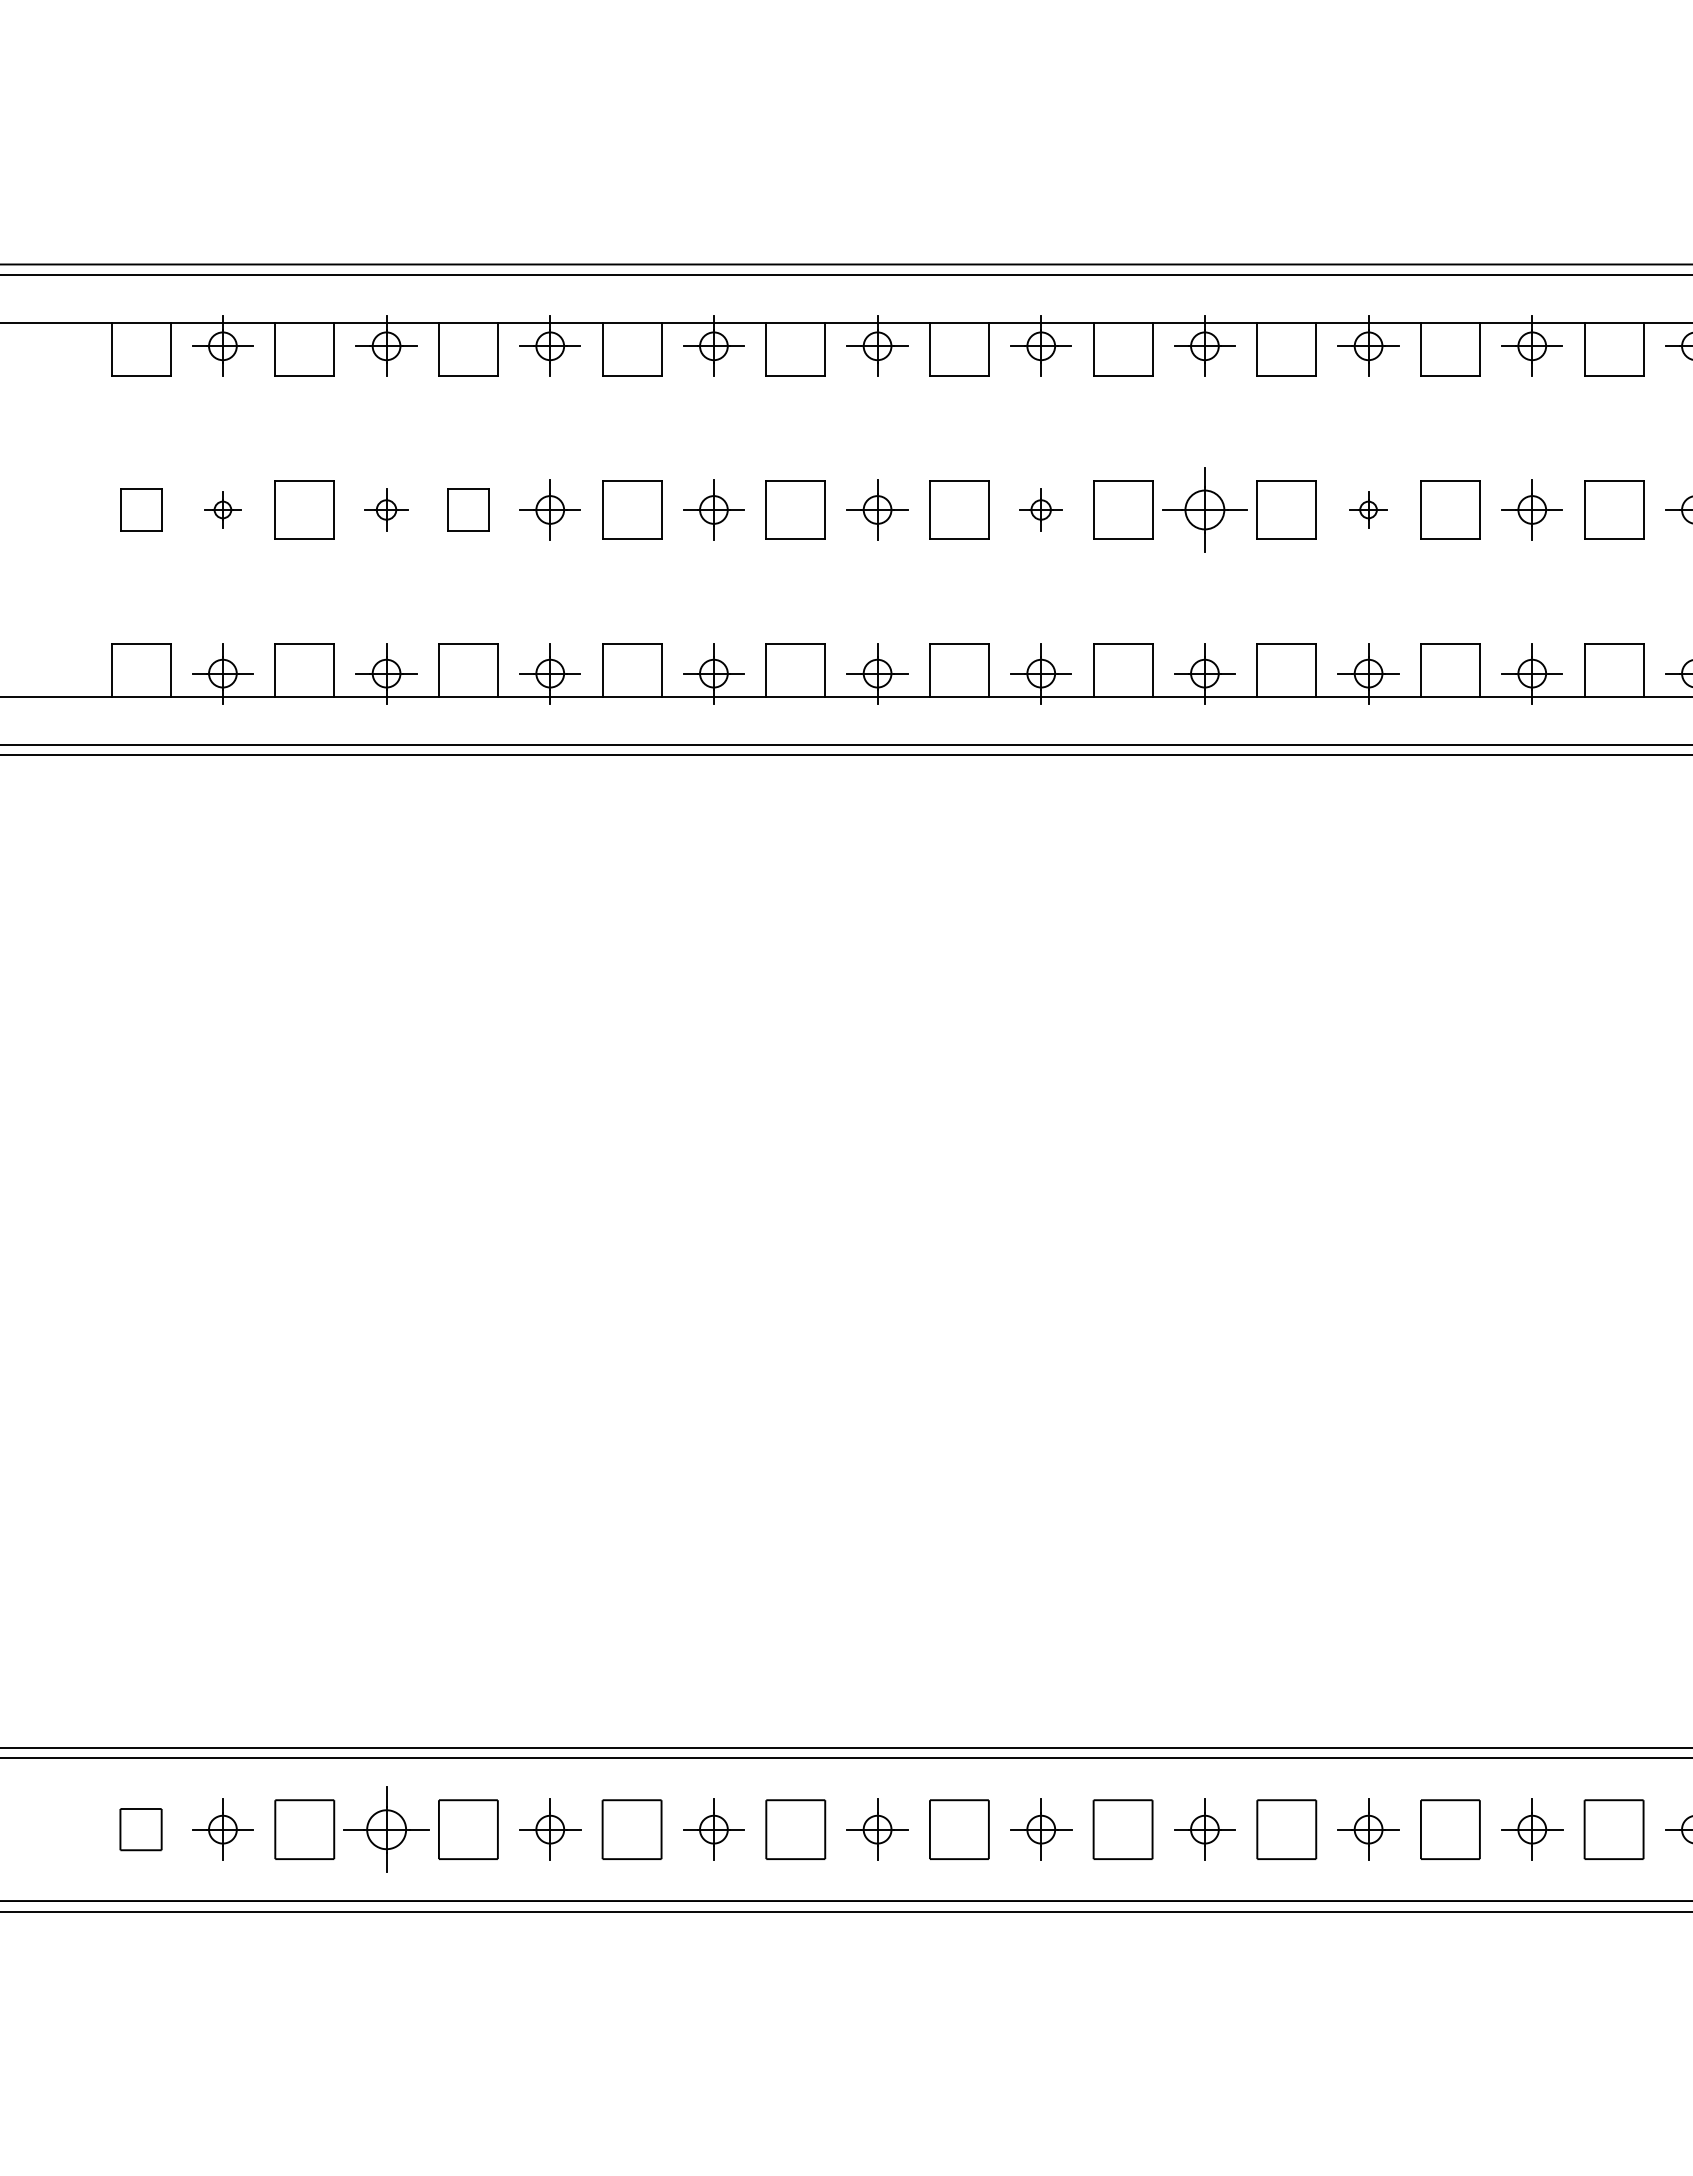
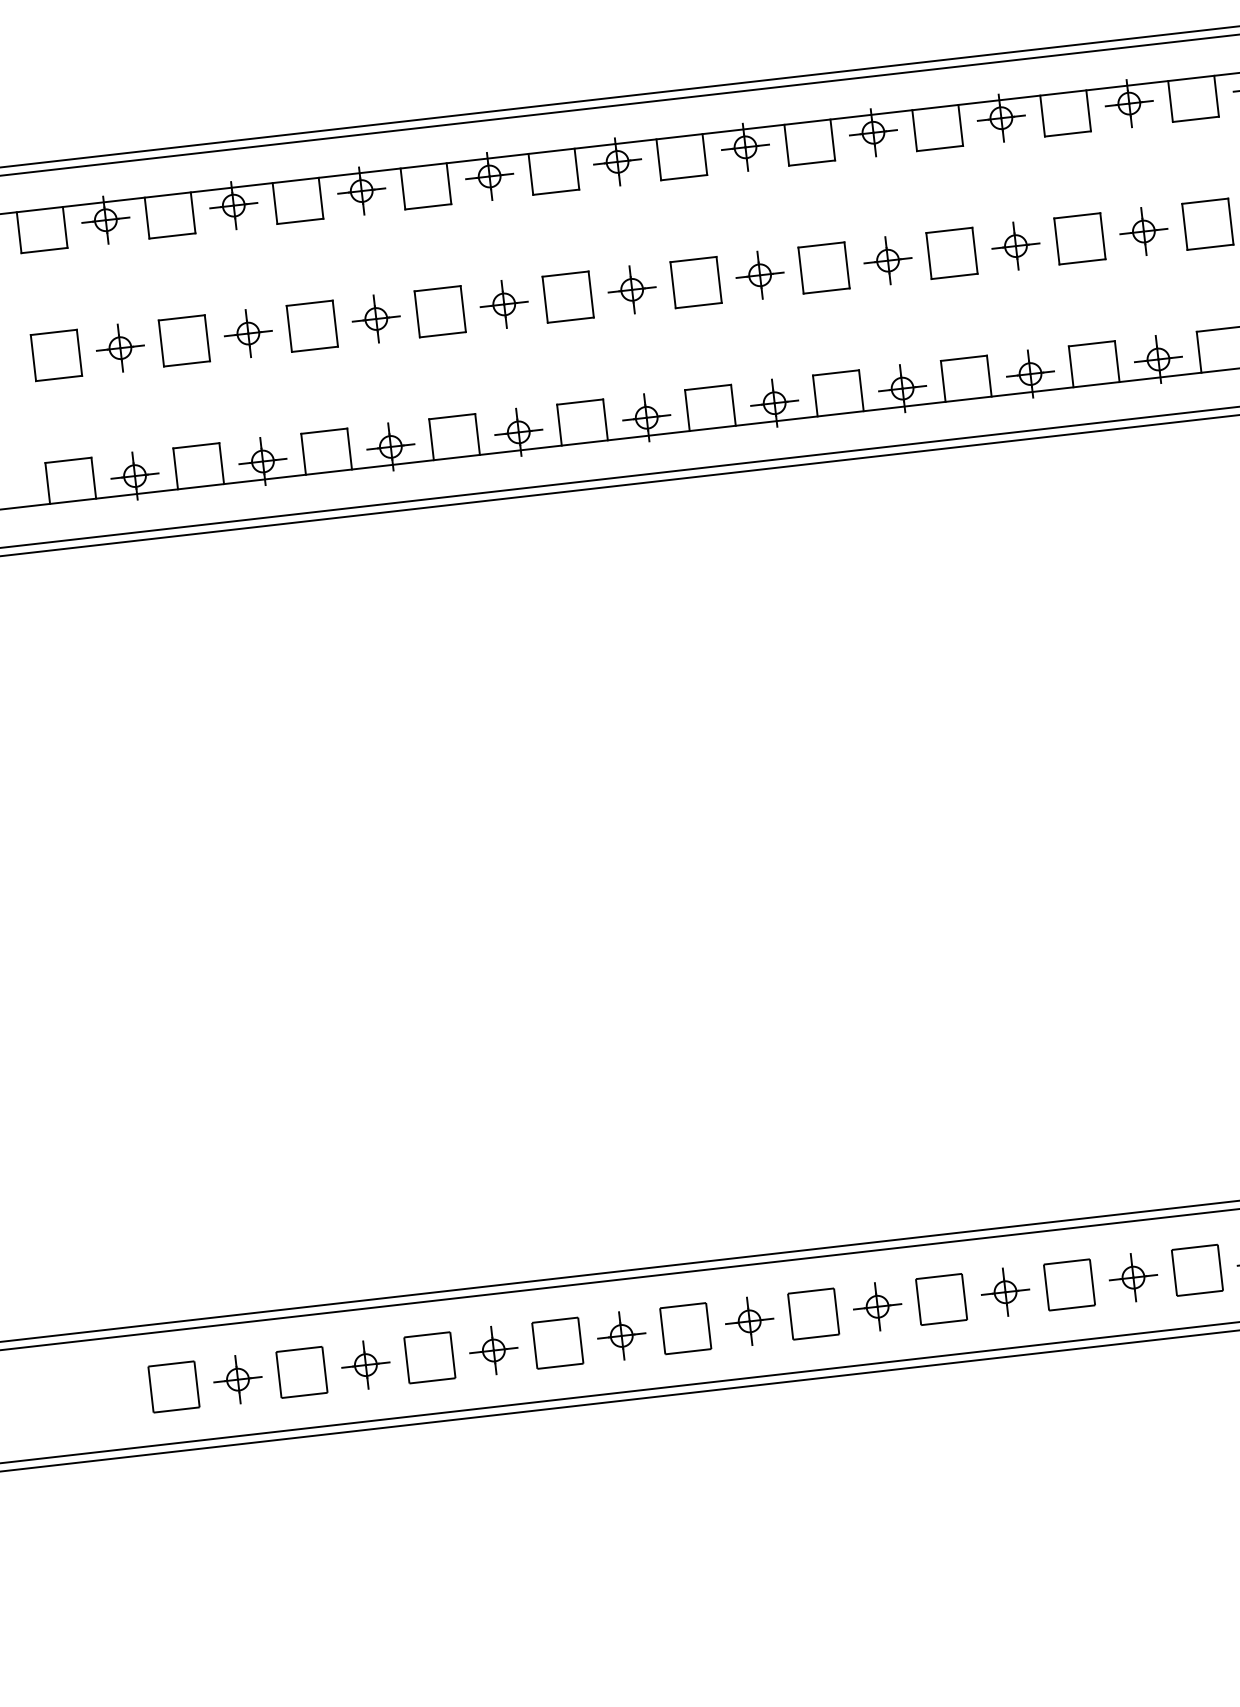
part: (141, 509) -> (56, 355), size x1.43
part: (222, 509) -> (120, 347), size x1.67
part: (386, 509) -> (248, 333), size x1.43
part: (468, 509) -> (312, 325), size x1.43
part: (1040, 509) -> (759, 274), size x1.43
part: (1204, 509) -> (887, 260), size x0.71
part: (1368, 509) -> (1015, 245), size x1.67
part: (140, 1829) -> (173, 1386), size x1.43
part: (386, 1829) -> (365, 1364), size x0.71

